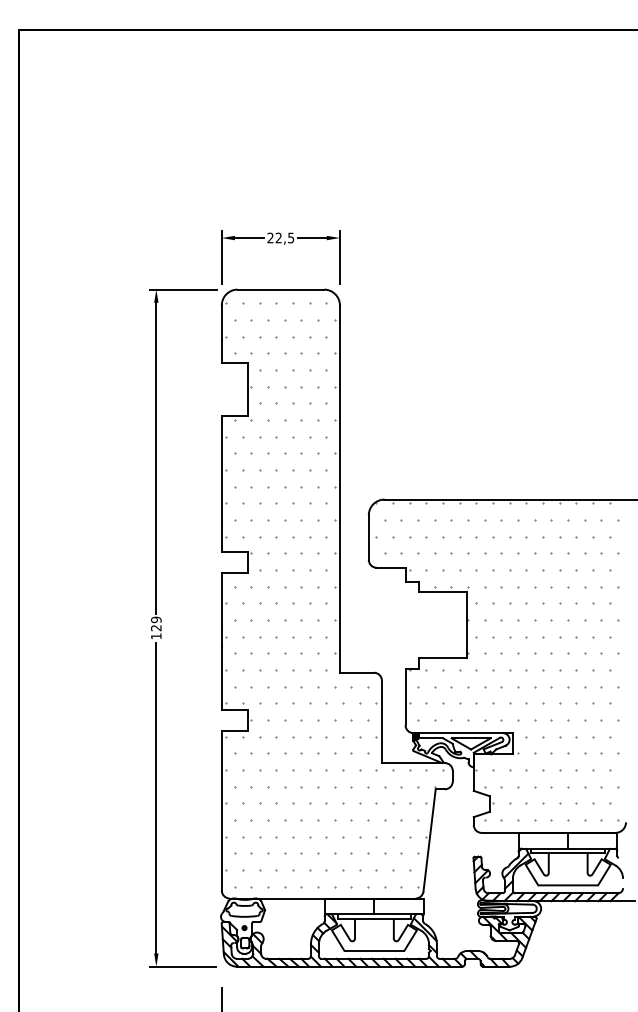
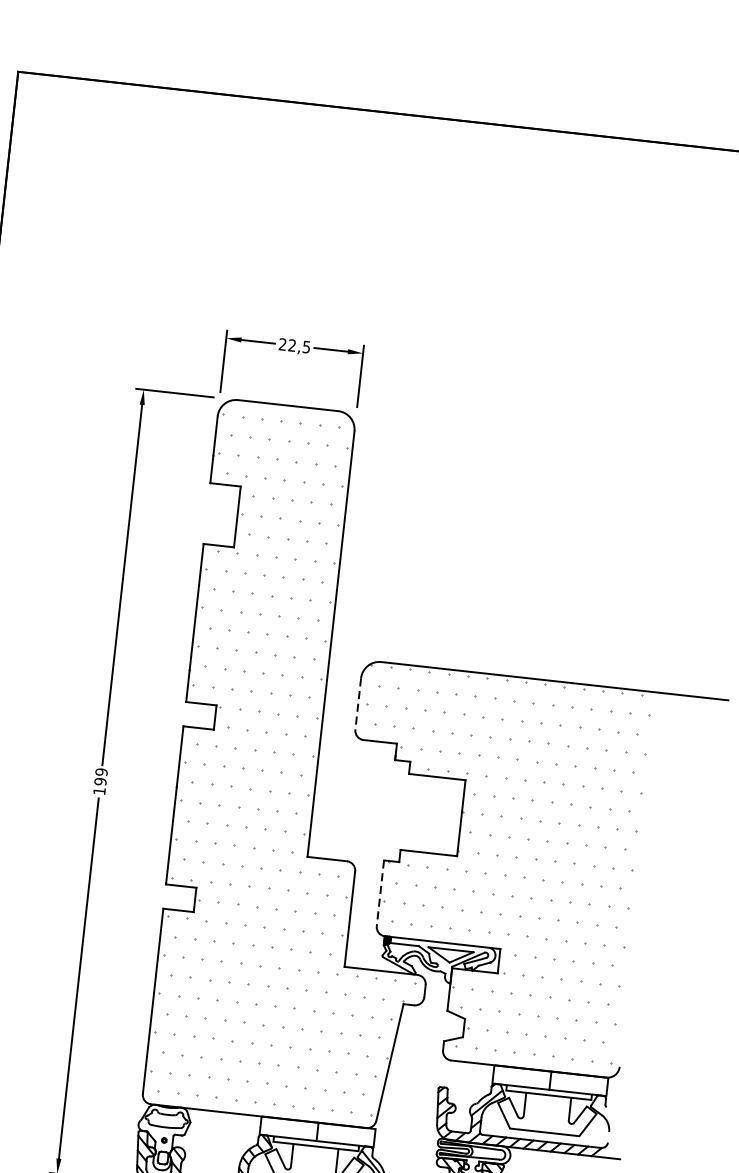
line: (368, 538) -> (357, 705), solid -> dashed
text: (156, 628) -> (100, 782), 129 -> 199
line: (405, 697) -> (380, 893), solid -> dashed

